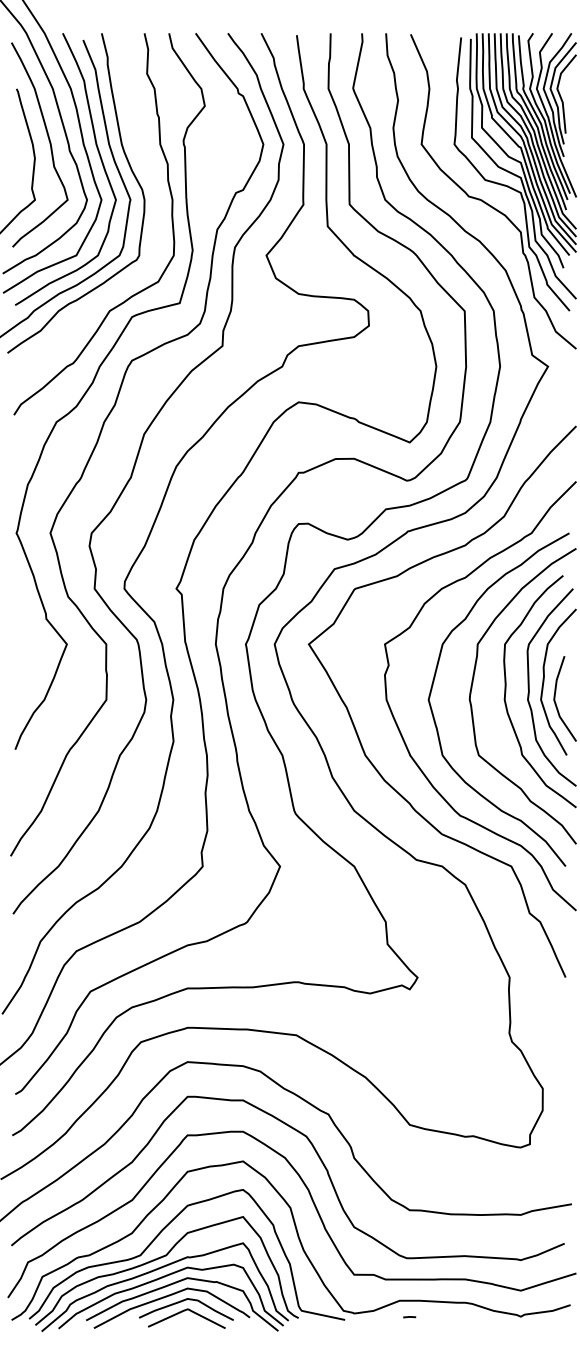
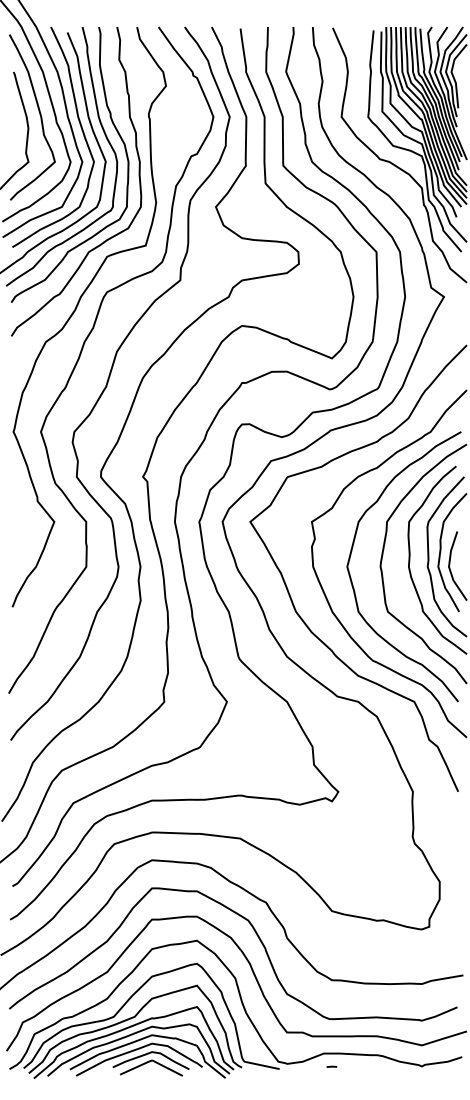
curve: (154, 187) -> (125, 151), added

